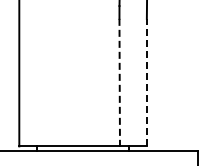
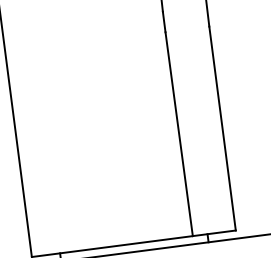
line: (119, 82) -> (178, 134), dashed -> solid
line: (146, 82) -> (221, 128), dashed -> solid

